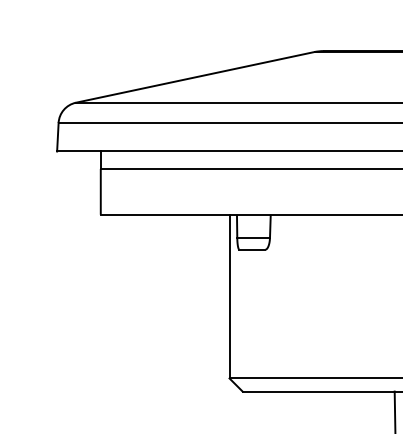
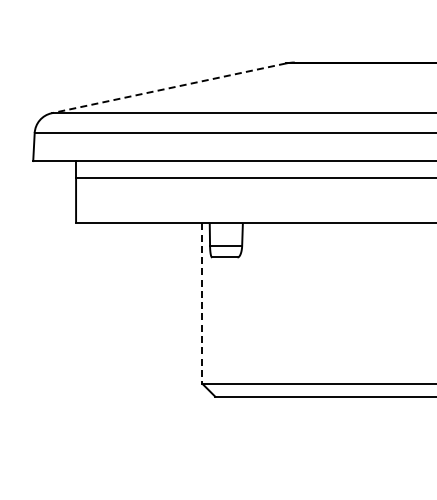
line: (194, 77) -> (168, 88), solid -> dashed
line: (229, 297) -> (202, 304), solid -> dashed
line: (394, 411) -> (364, 416), removed

